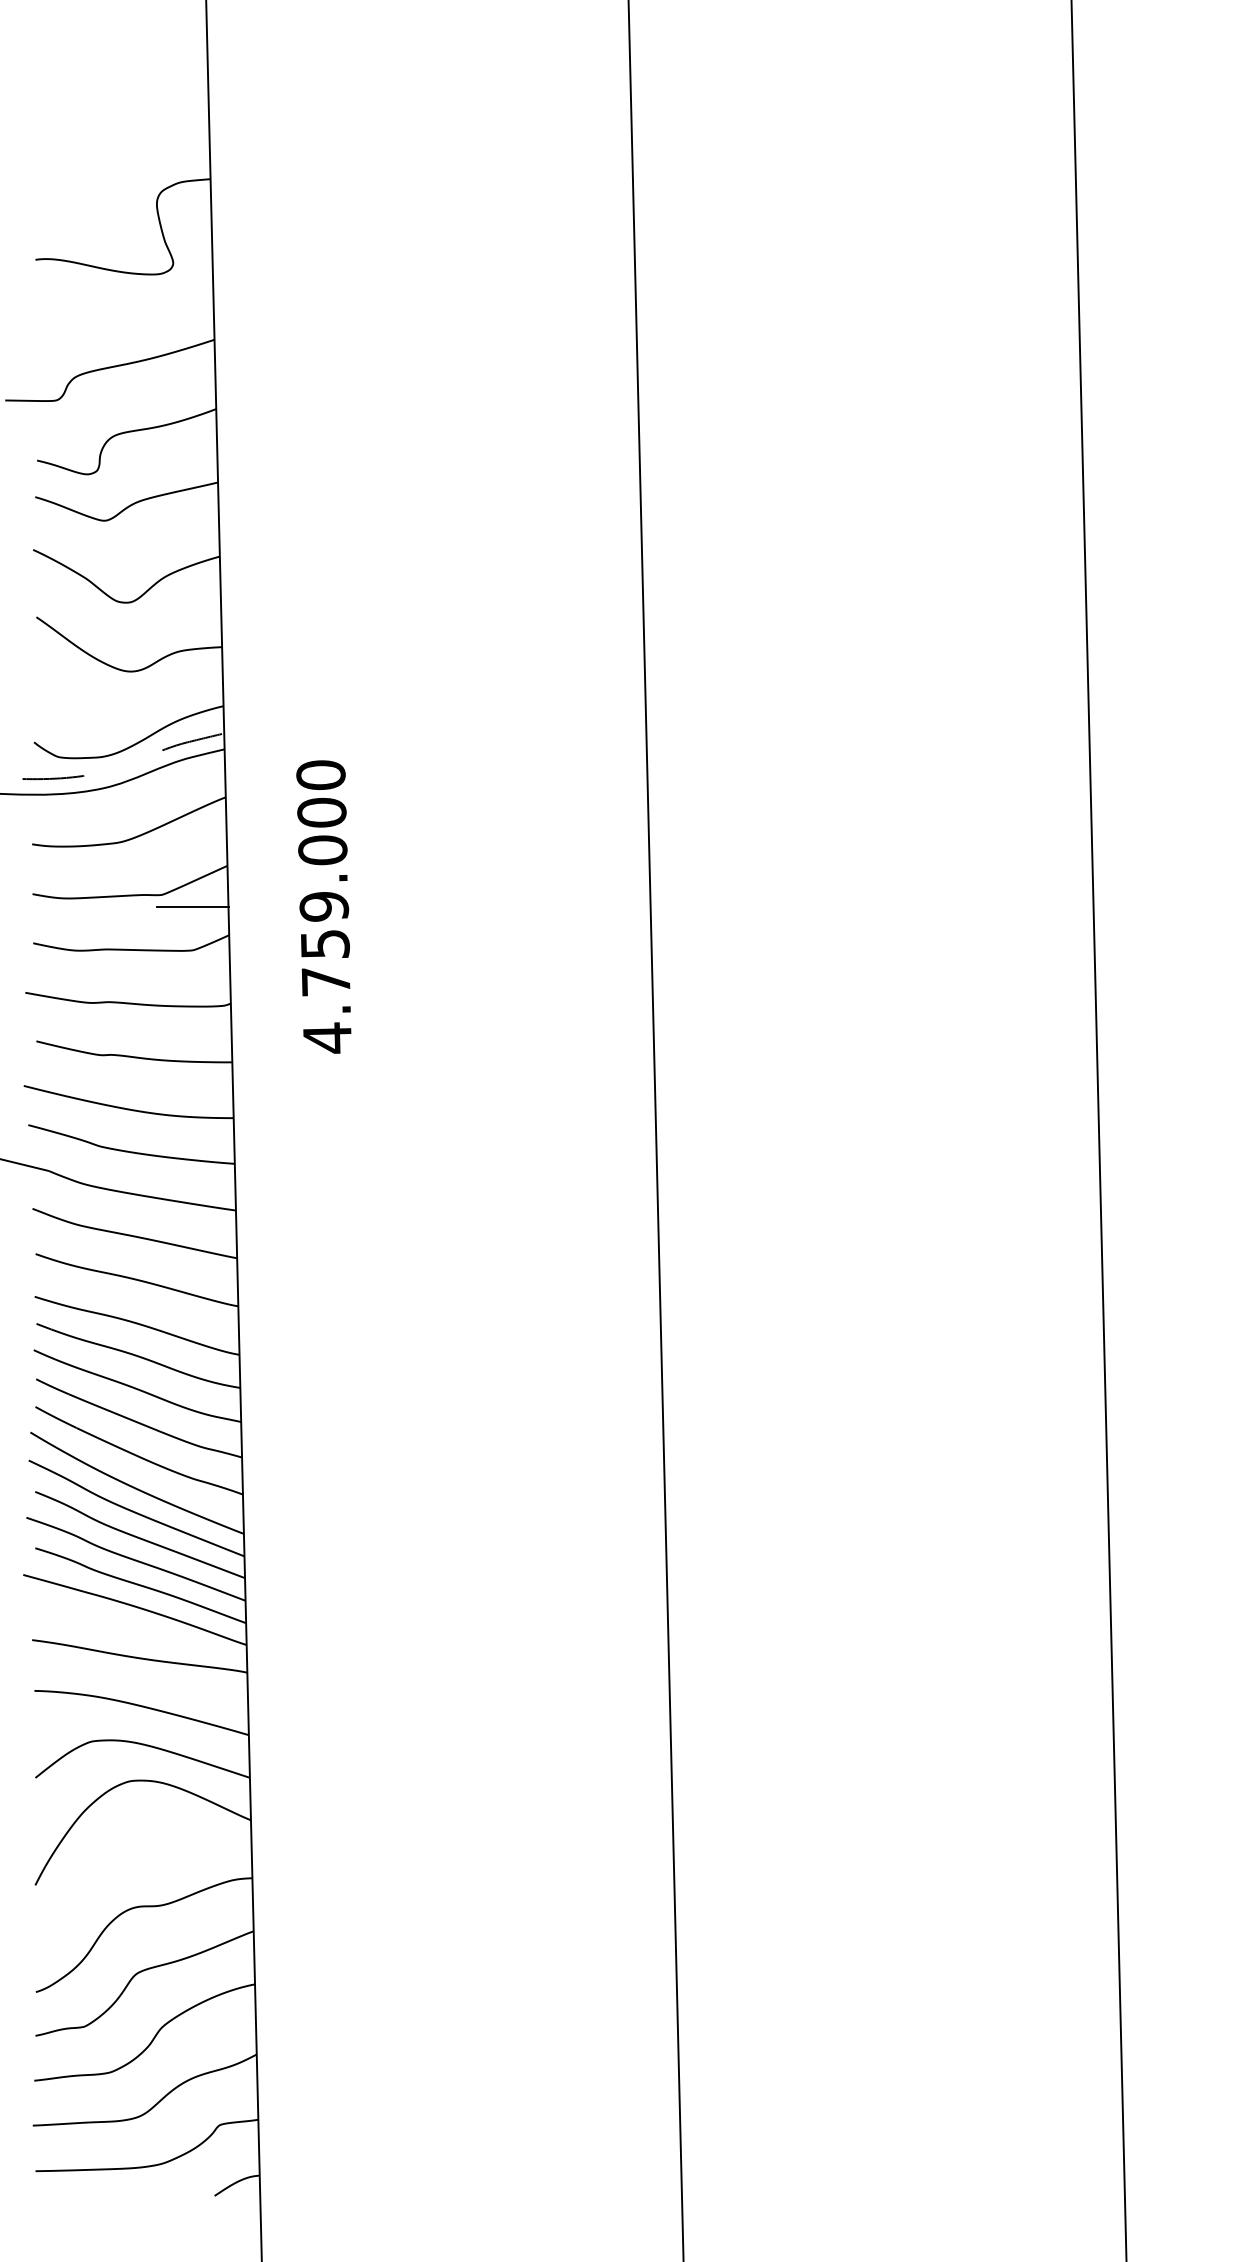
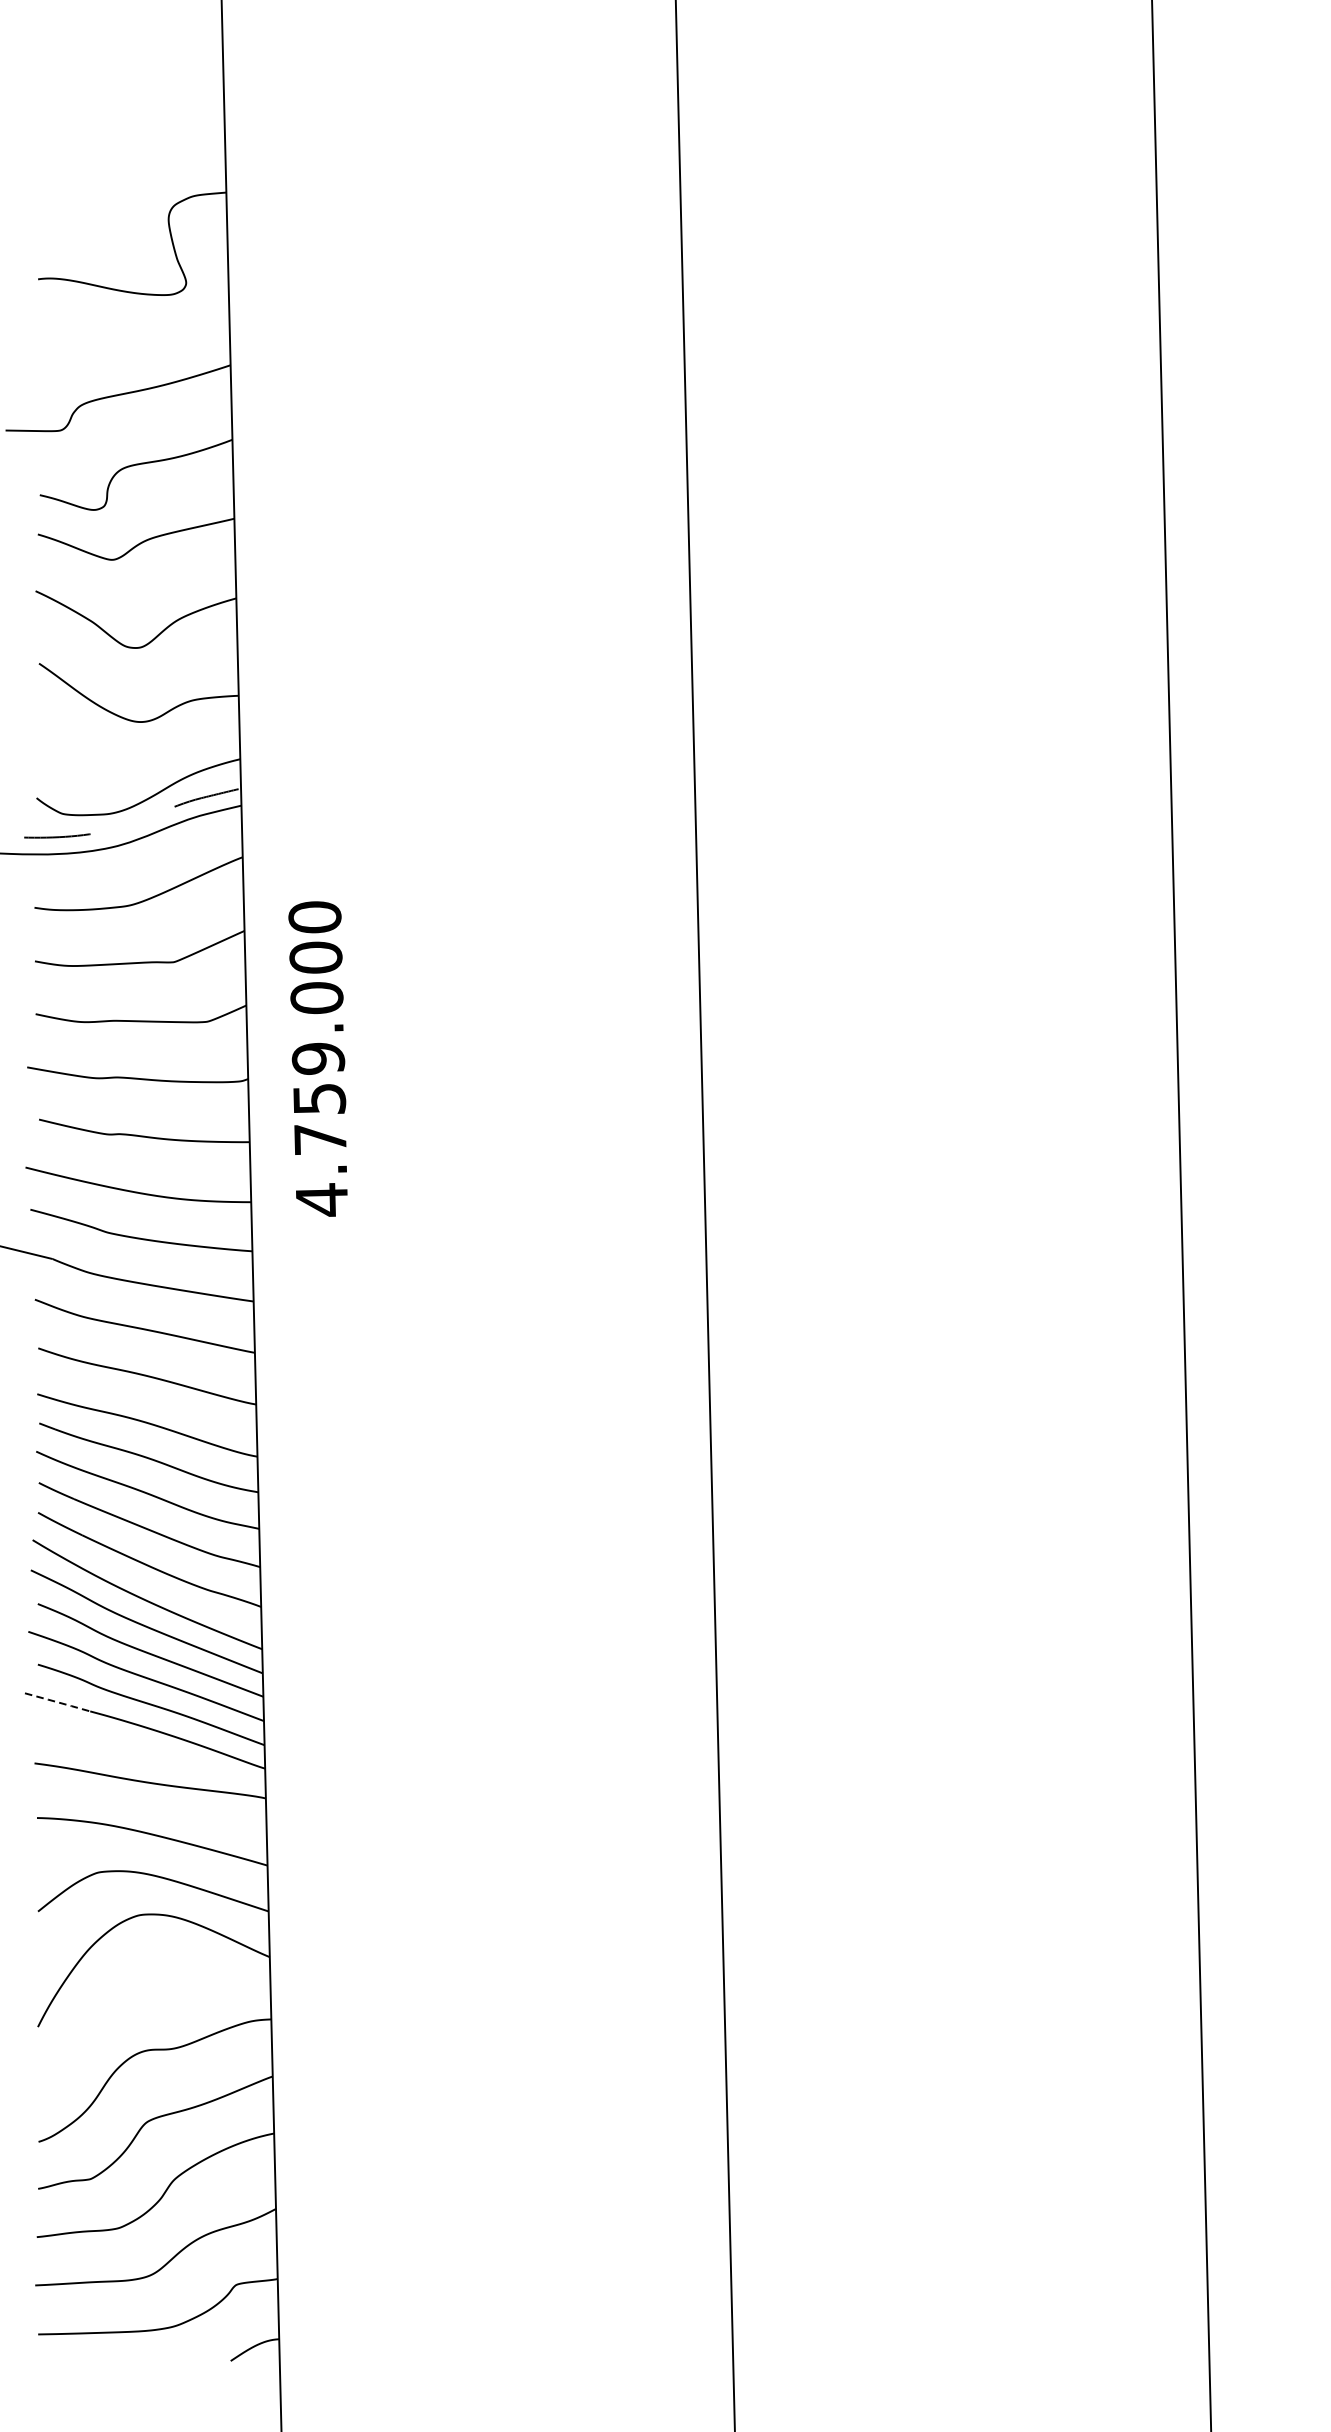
text: (323, 906) -> (317, 1058), moved
line: (192, 907) -> (206, 975), removed
line: (54, 1583) -> (58, 1702), solid -> dashed

